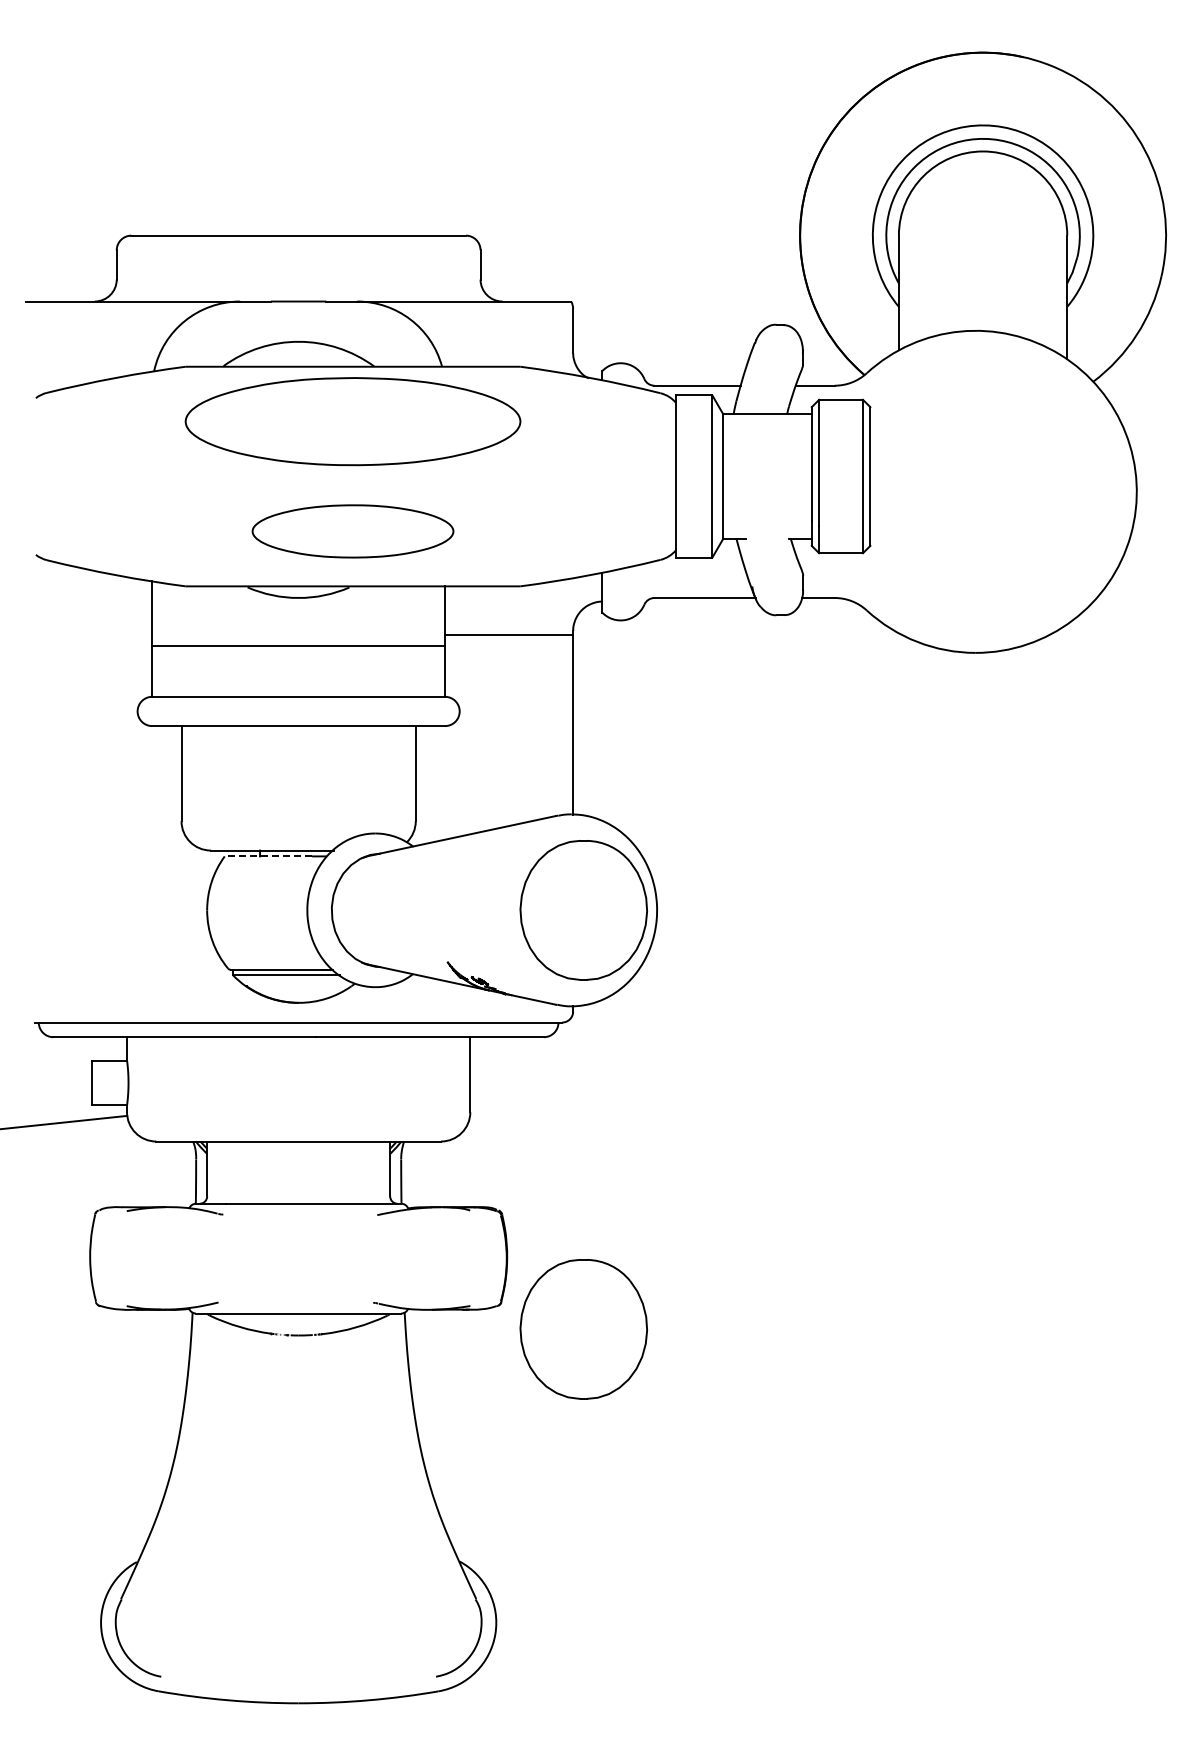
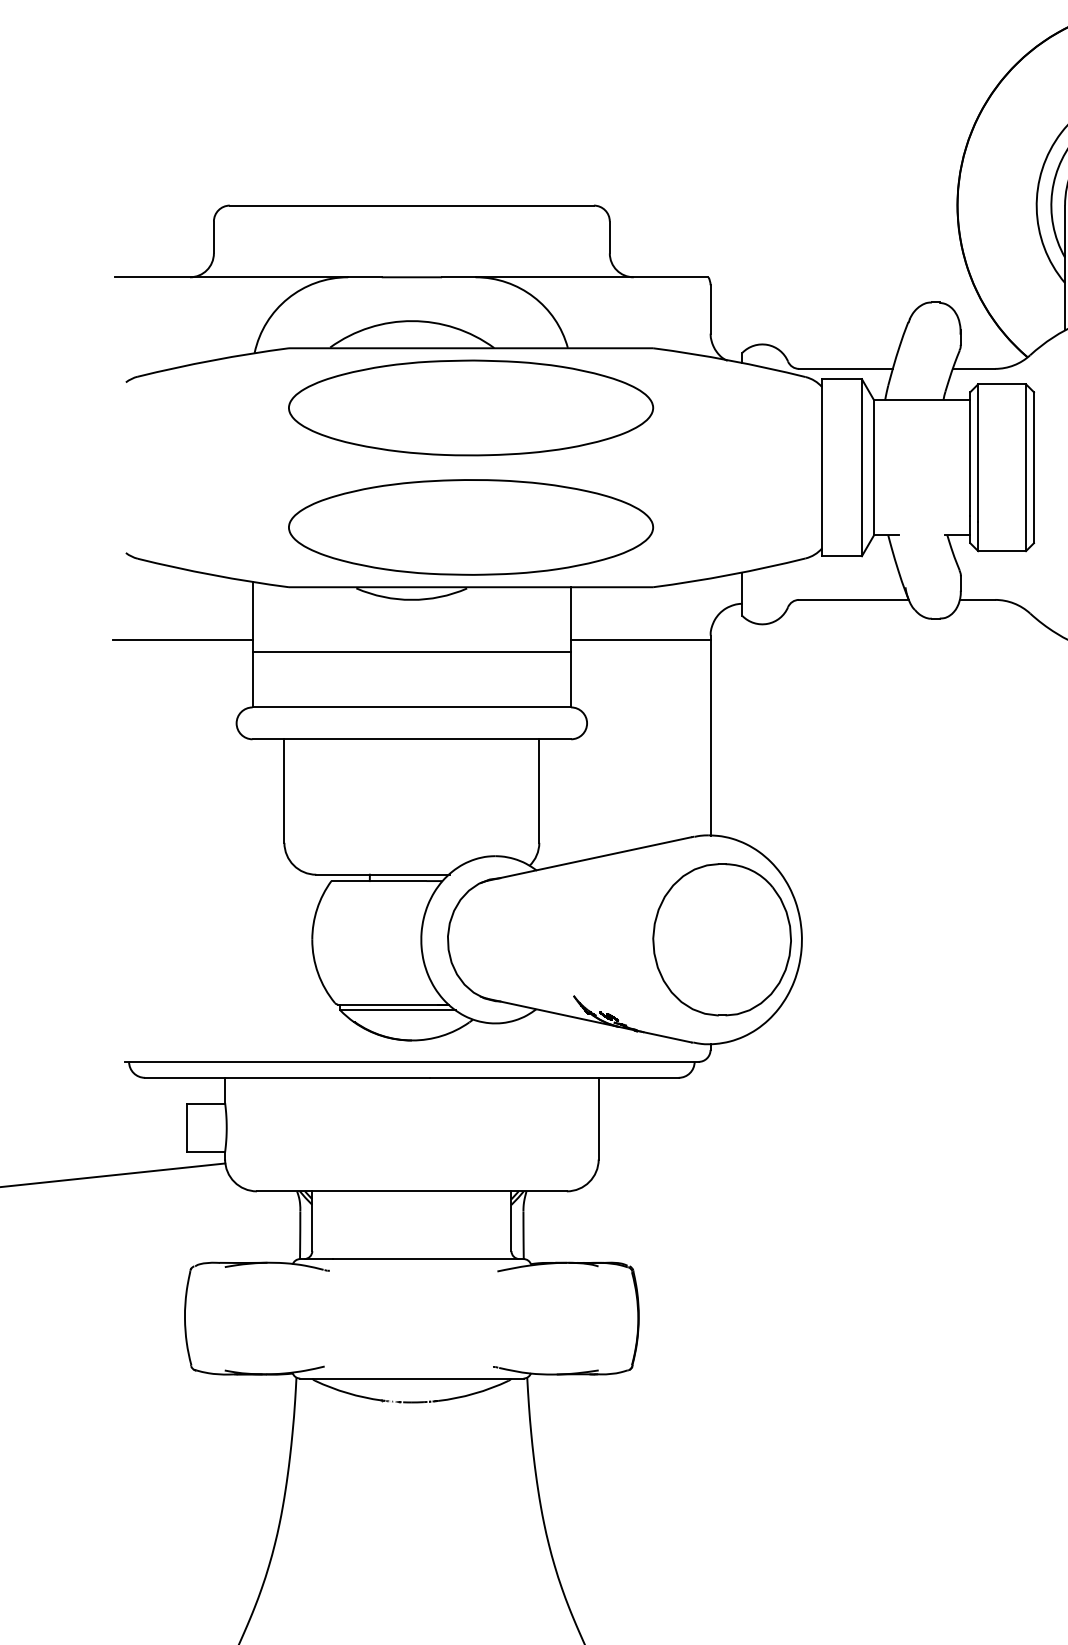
part: (352, 531) -> (470, 527), size x1.67
line: (88, 634) -> (183, 639), added
line: (268, 856) -> (379, 881), dashed -> solid
part: (583, 1329) -> (721, 1395), removed

